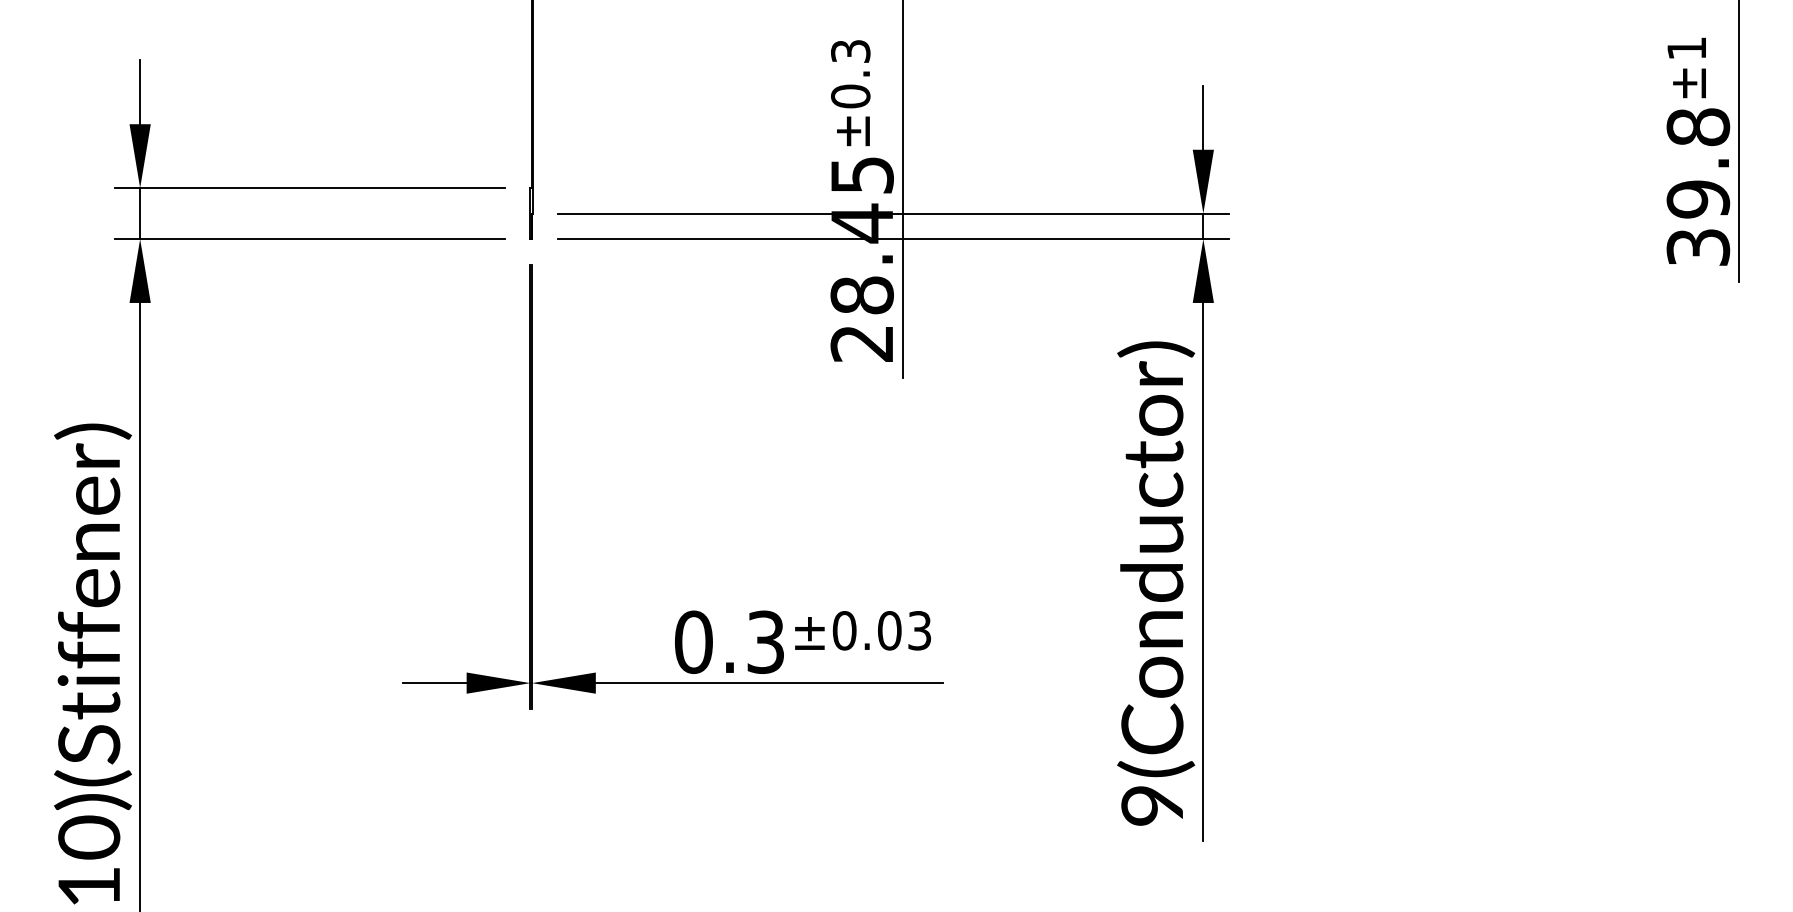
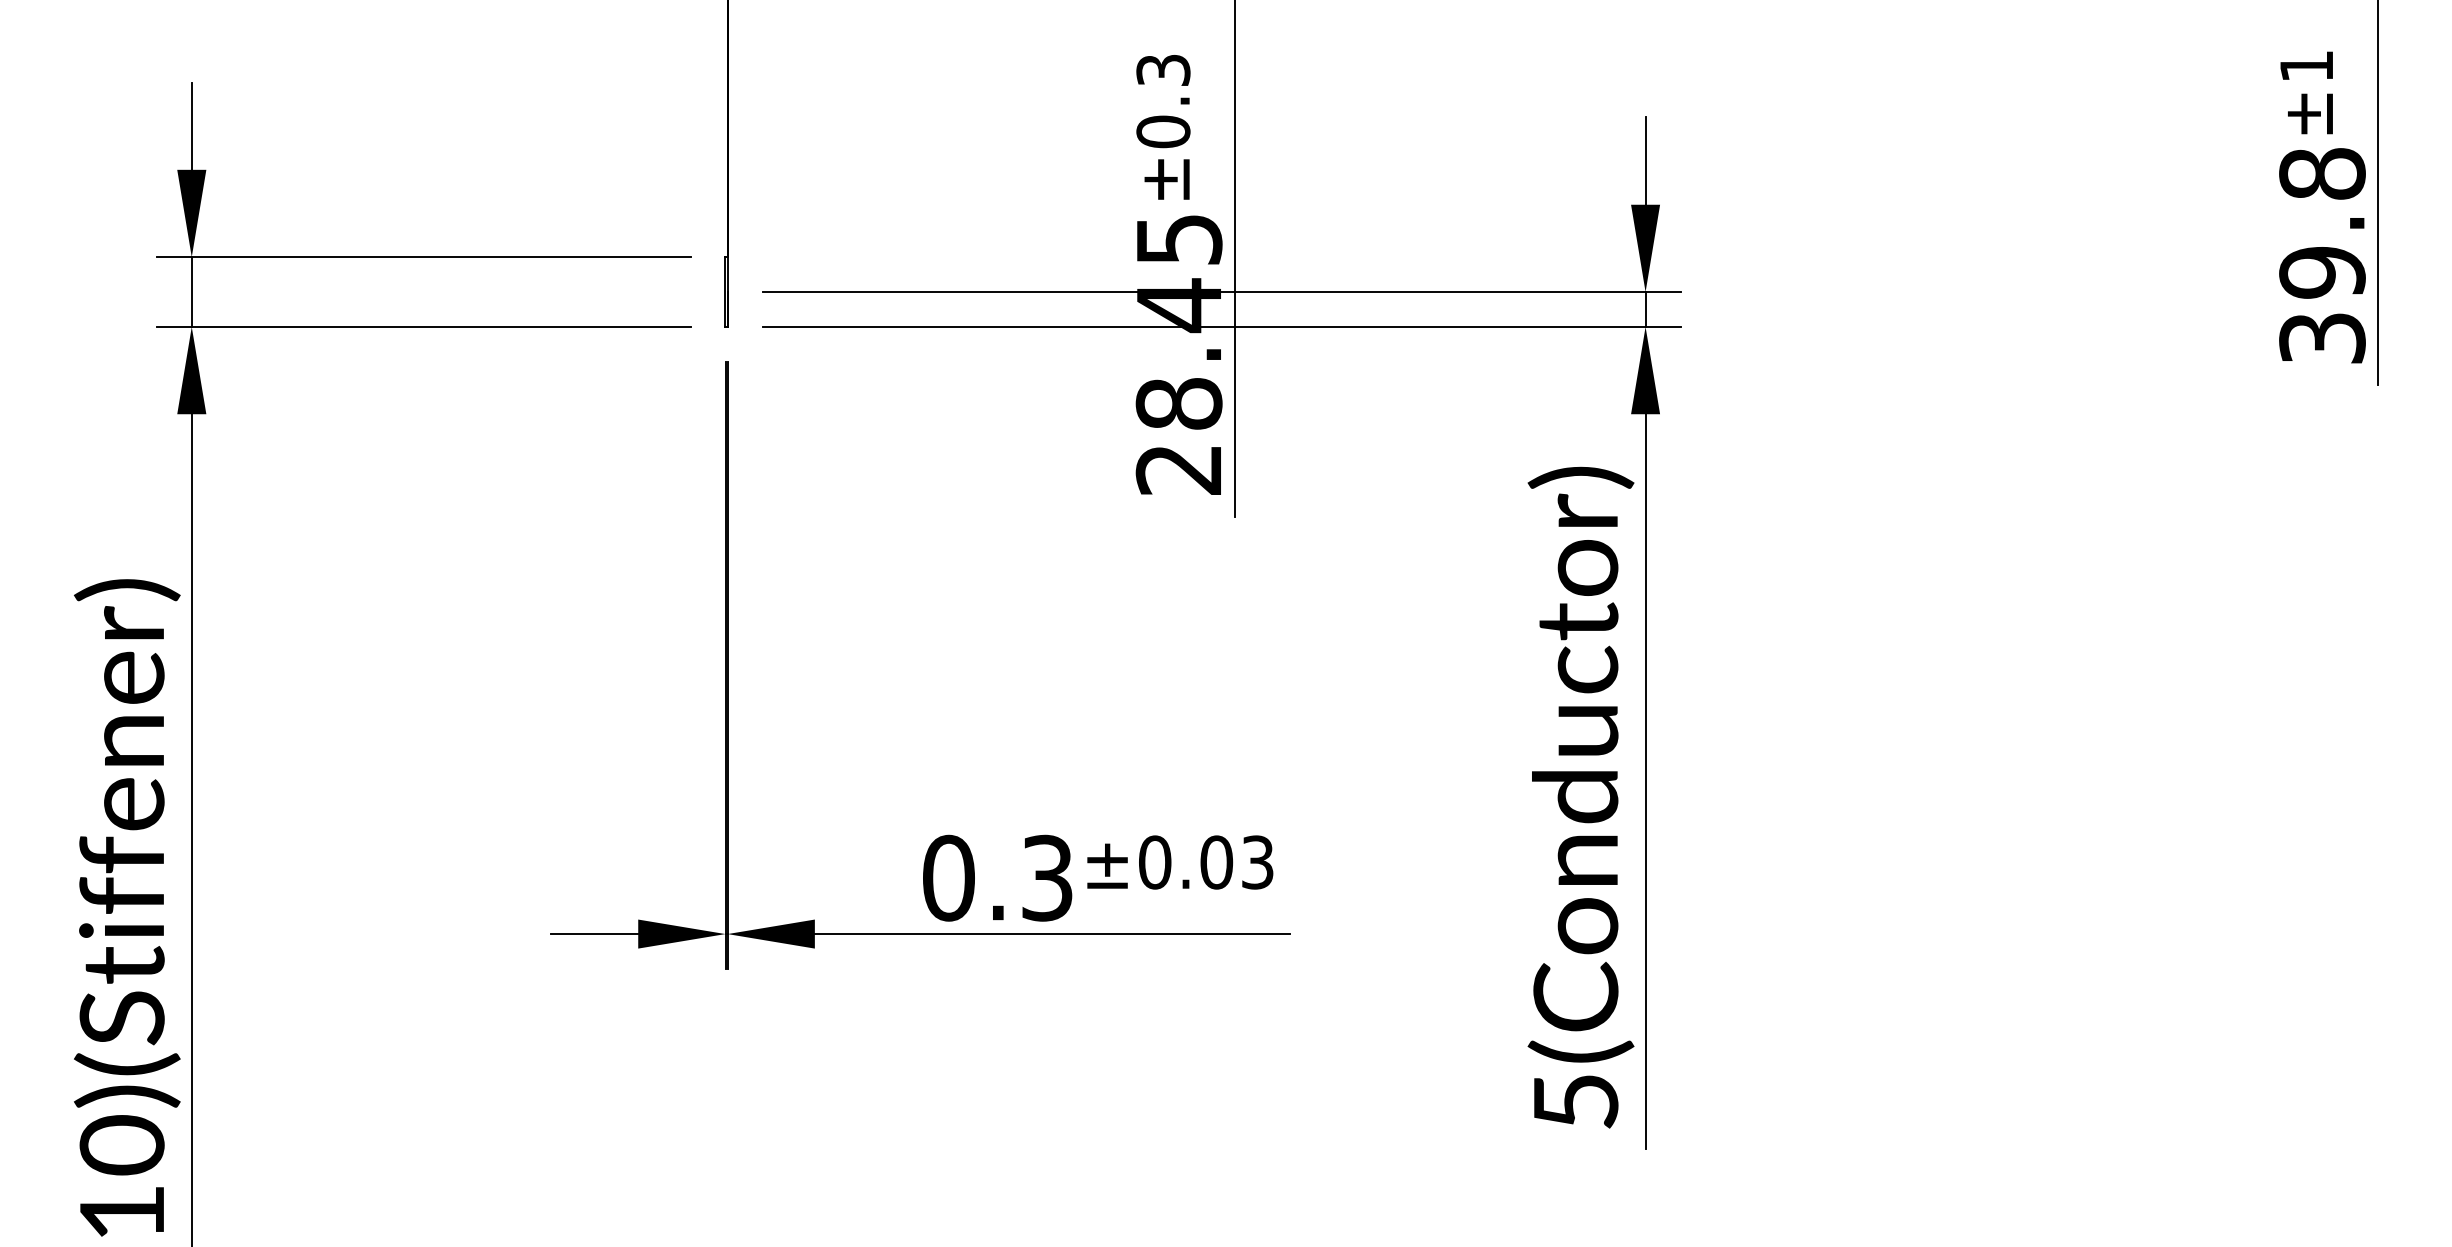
text: (1152, 805) -> (1576, 1101), 9(Conductor) -> 5(Conductor)

